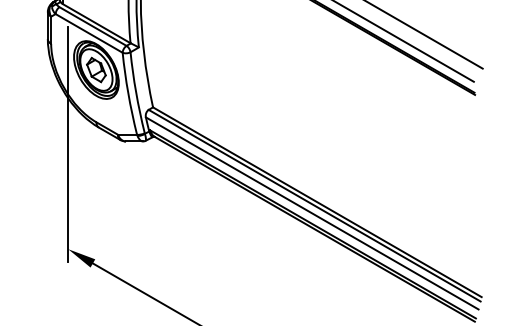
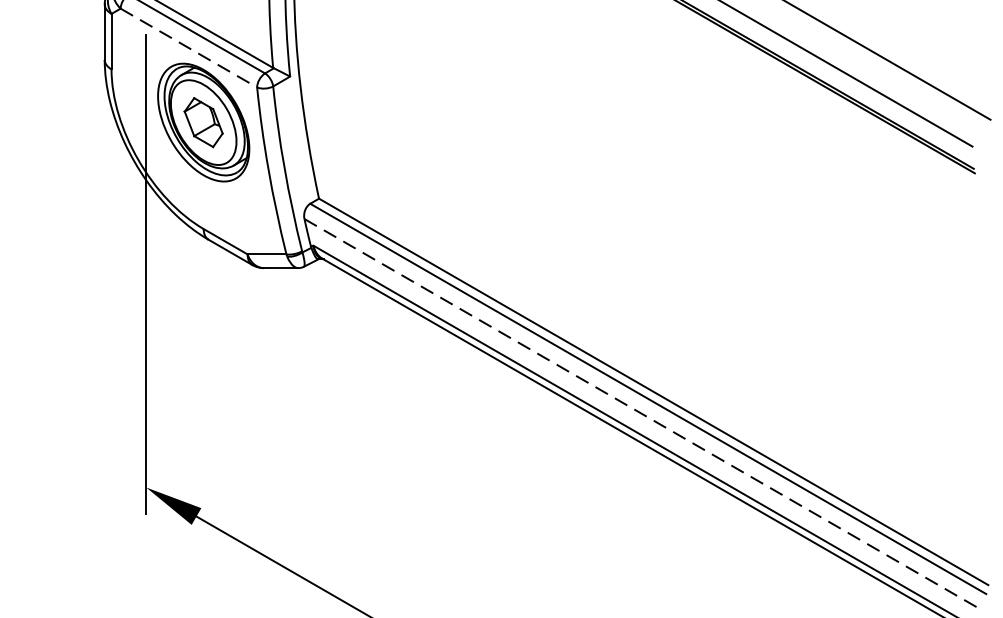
line: (89, 33) -> (189, 48), solid -> dashed
line: (312, 213) -> (643, 414), solid -> dashed

